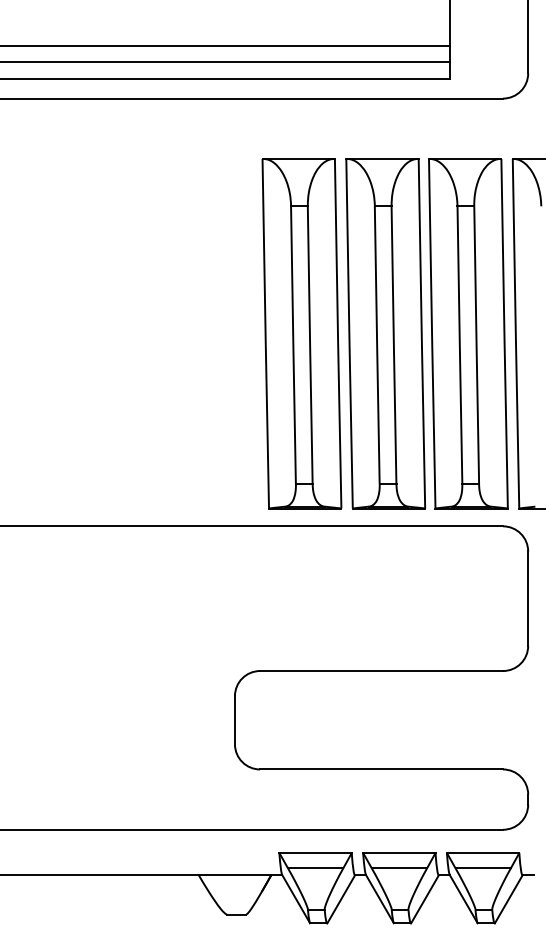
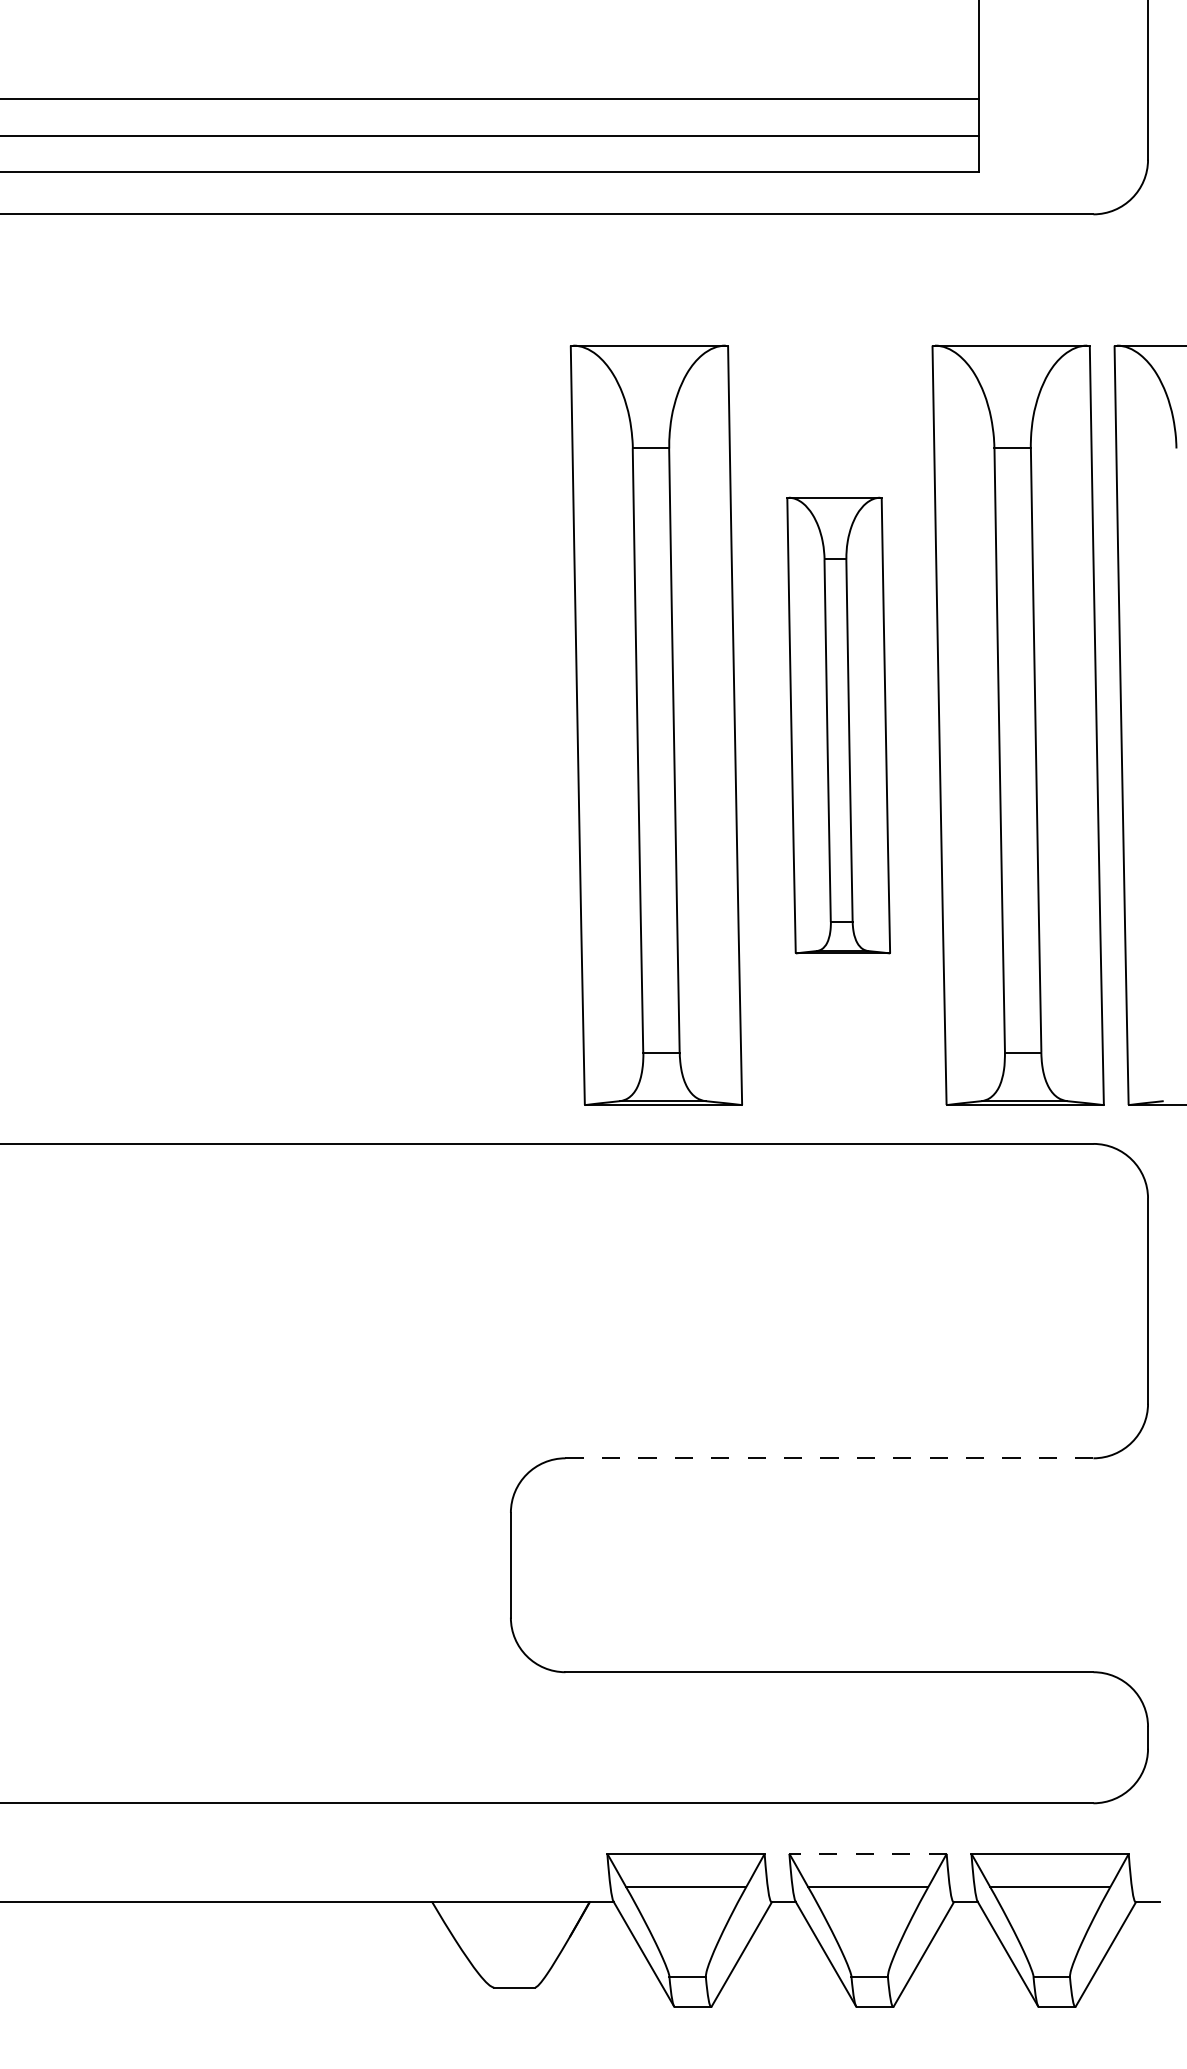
part: (385, 333) -> (837, 724), size x0.6
line: (381, 671) -> (829, 1459), solid -> dashed
line: (398, 853) -> (866, 1854), solid -> dashed

